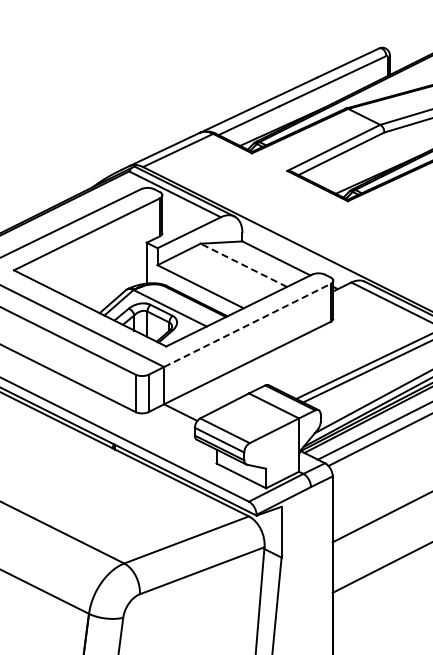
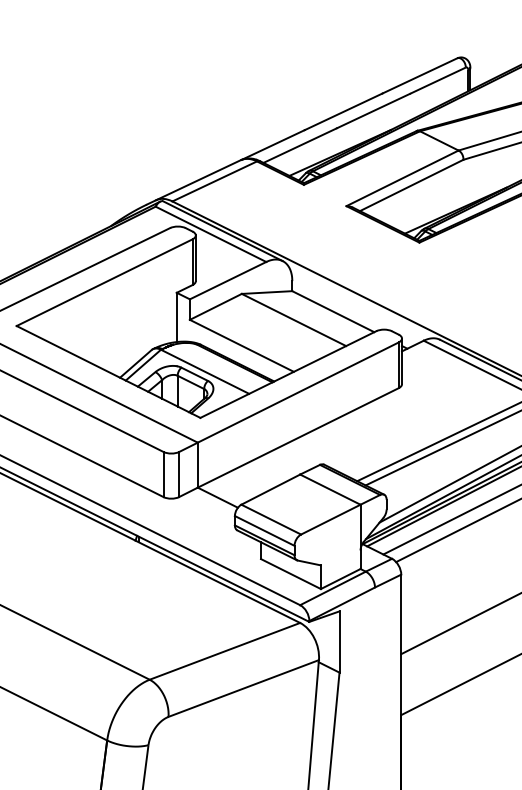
line: (243, 265) -> (293, 320), dashed -> solid
line: (247, 325) -> (298, 392), dashed -> solid

